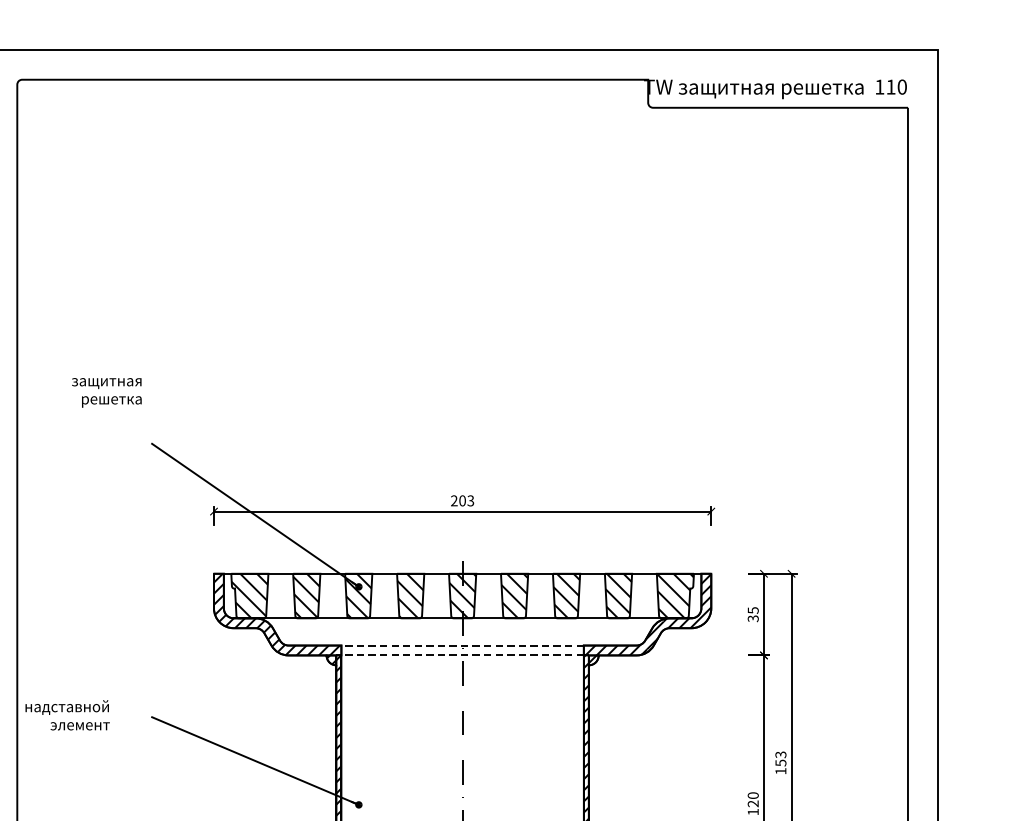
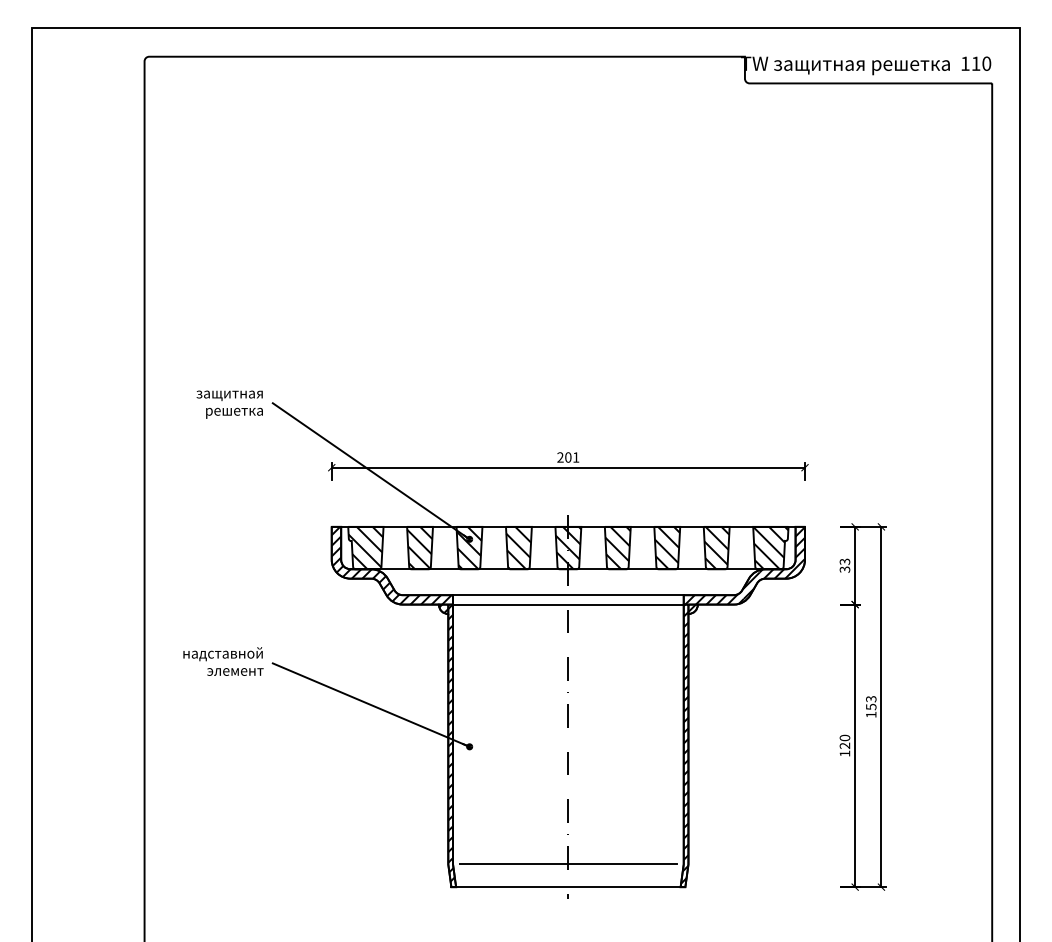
text: (106, 392) -> (229, 404), moved
text: (471, 500) -> (576, 457), 203 -> 201
text: (752, 610) -> (844, 561), 35 -> 33
line: (461, 645) -> (567, 595), dashed -> solid
line: (461, 655) -> (567, 604), dashed -> solid
text: (67, 715) -> (223, 661), moved

